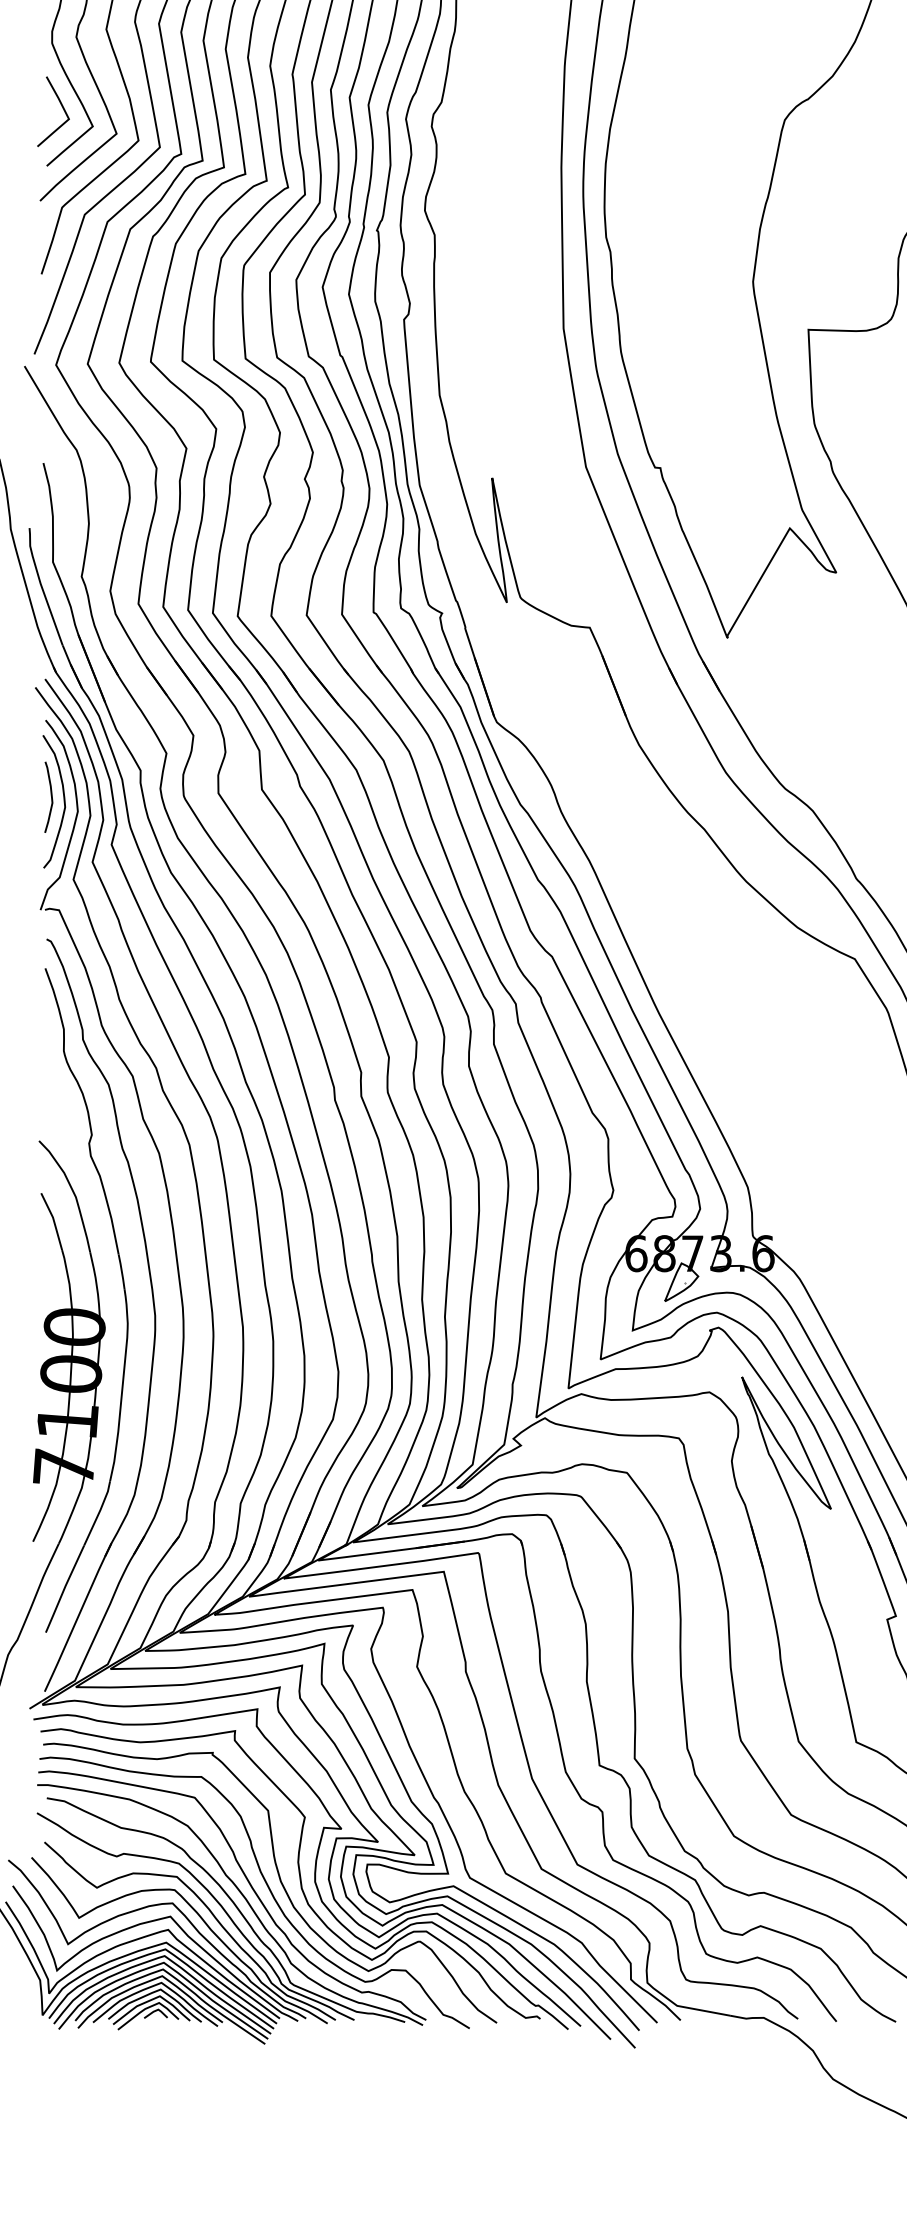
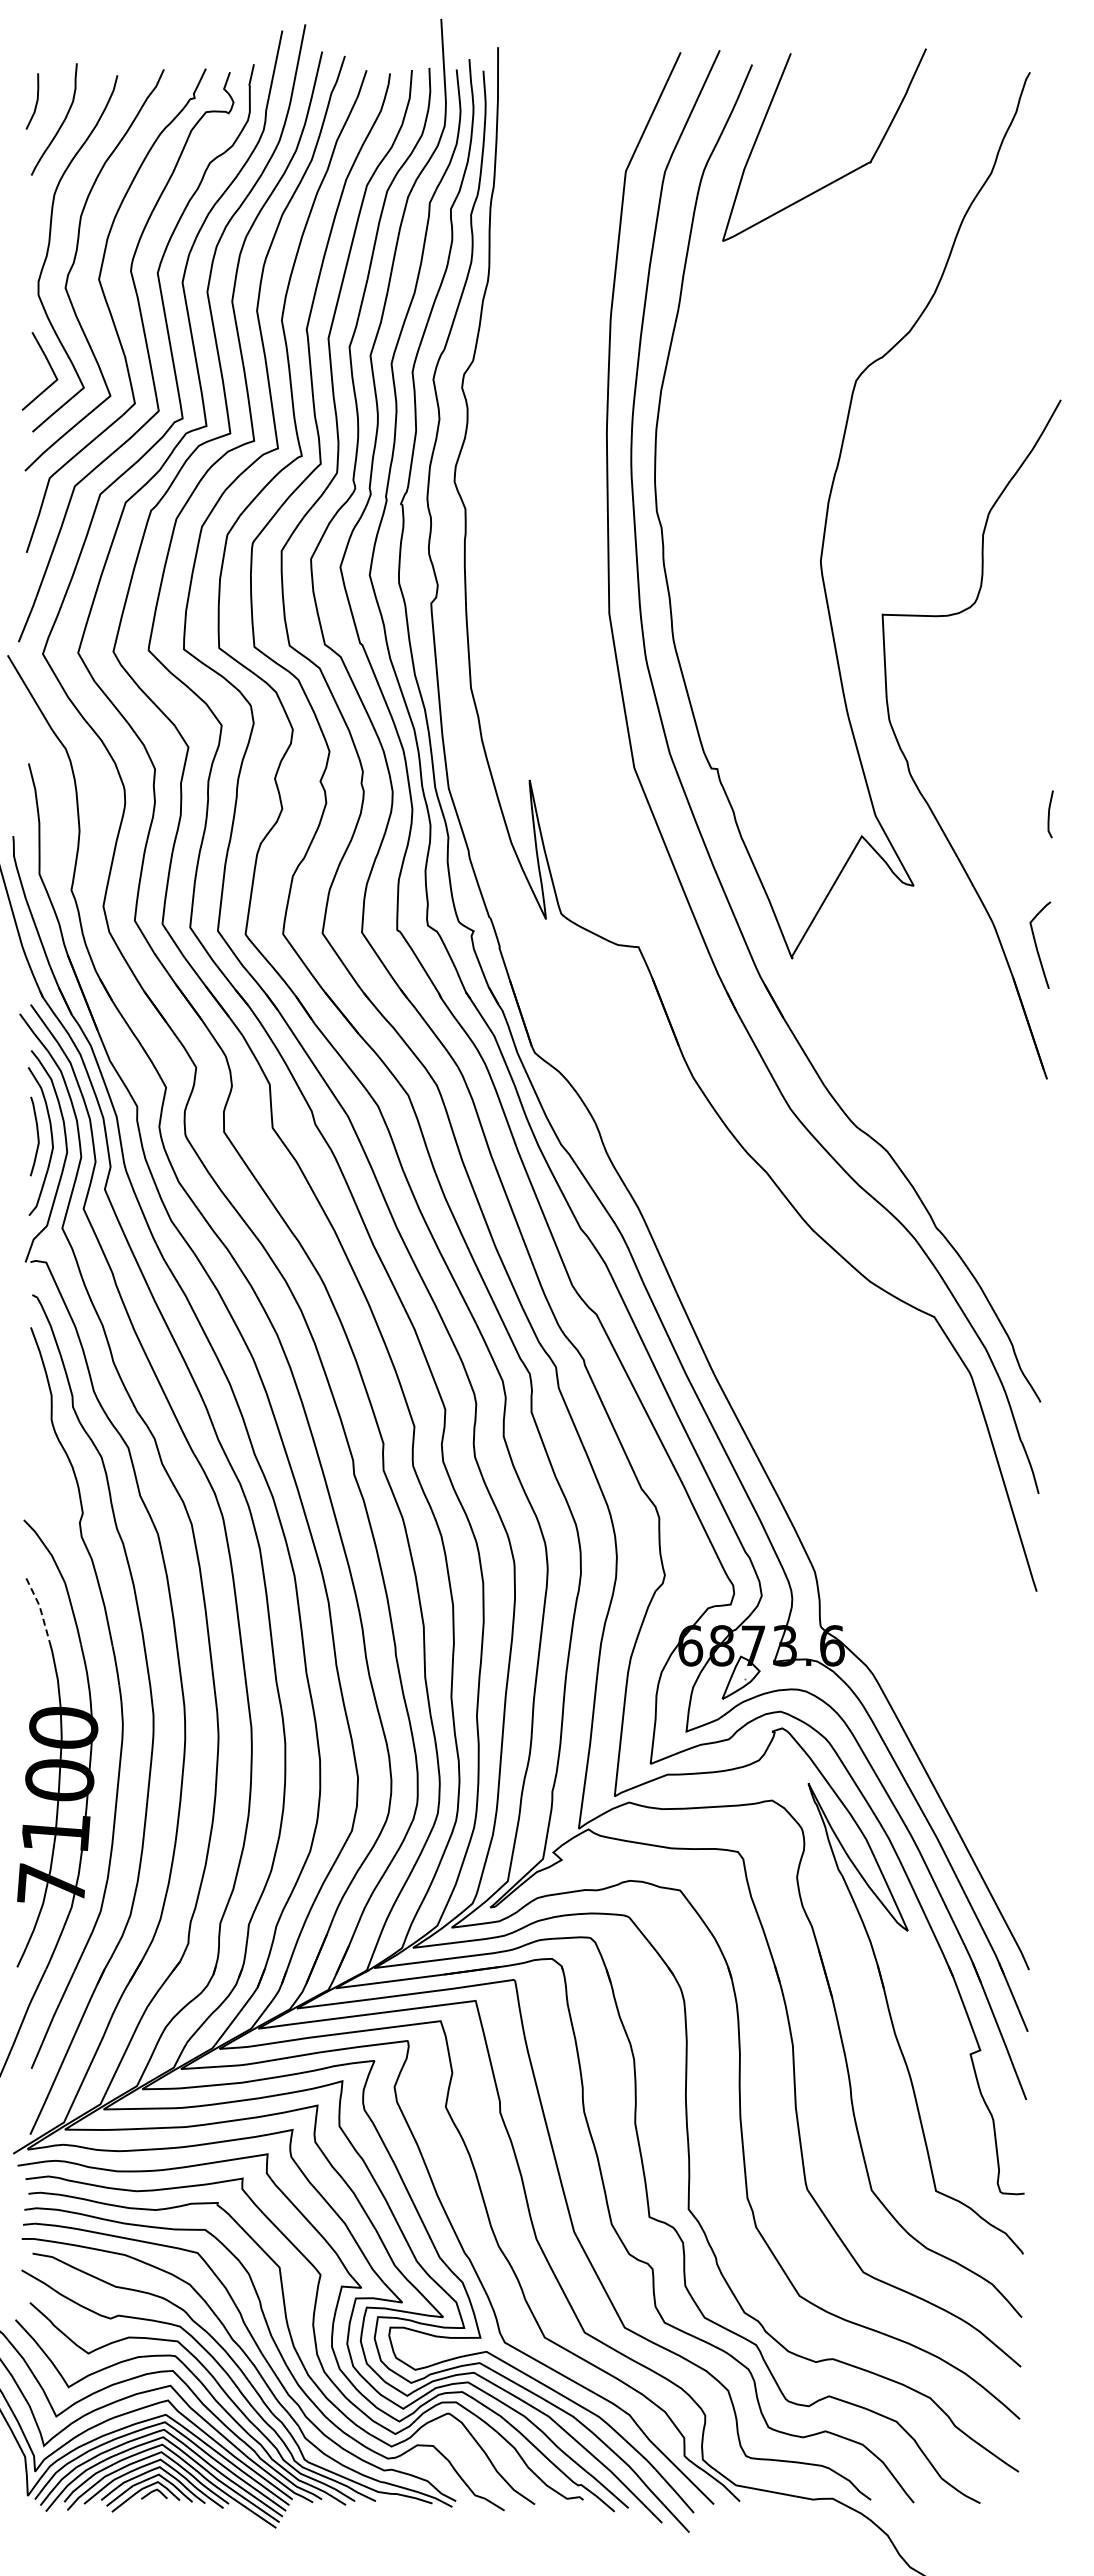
line: (53, 1221) -> (40, 1609), solid -> dashed

